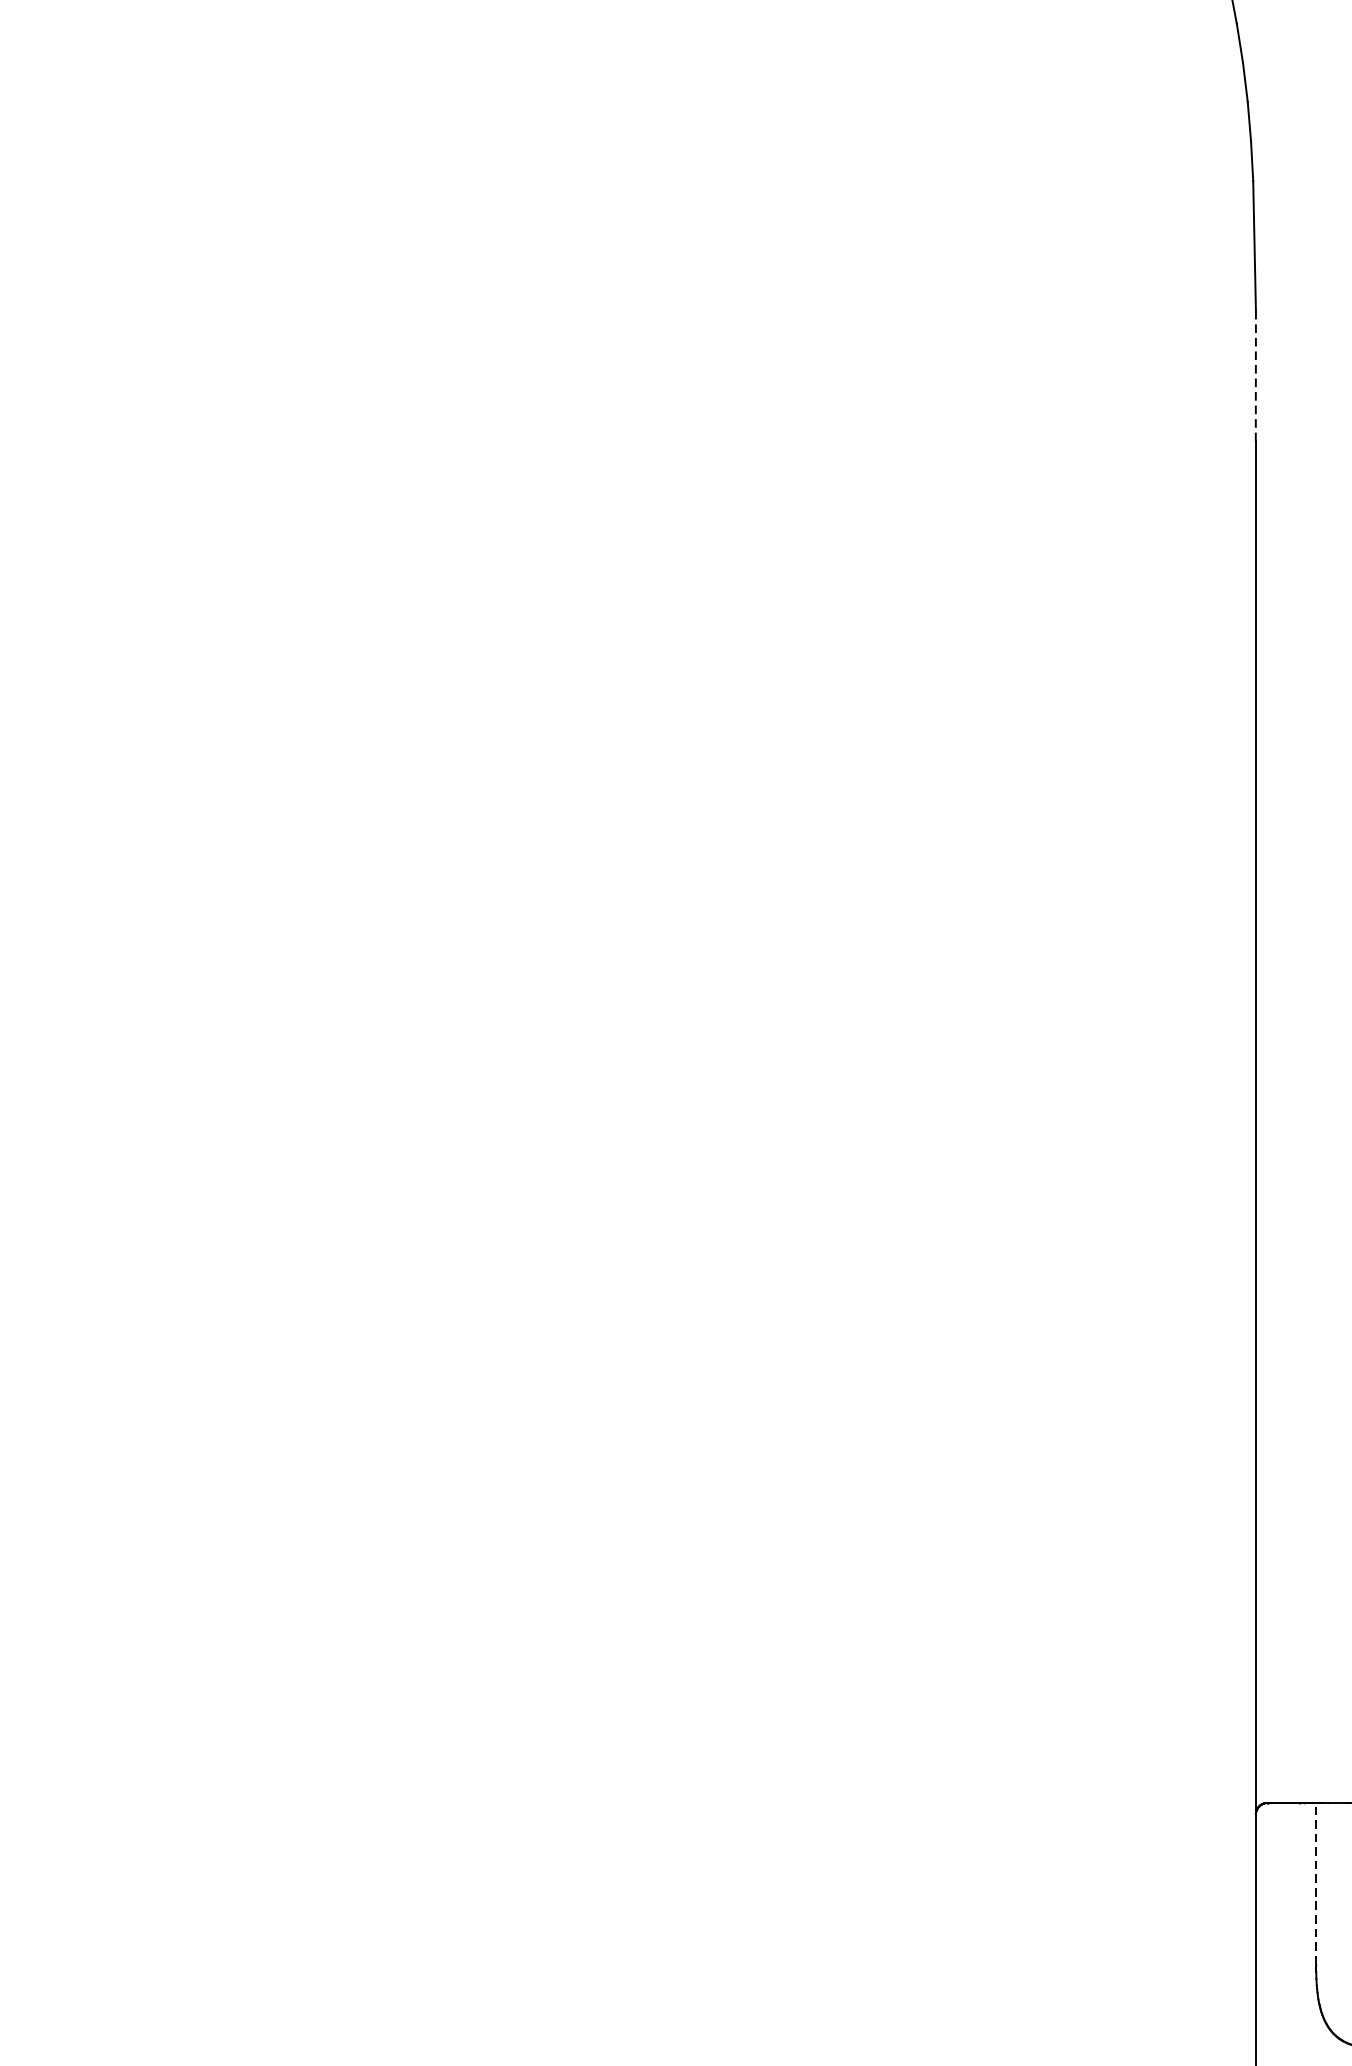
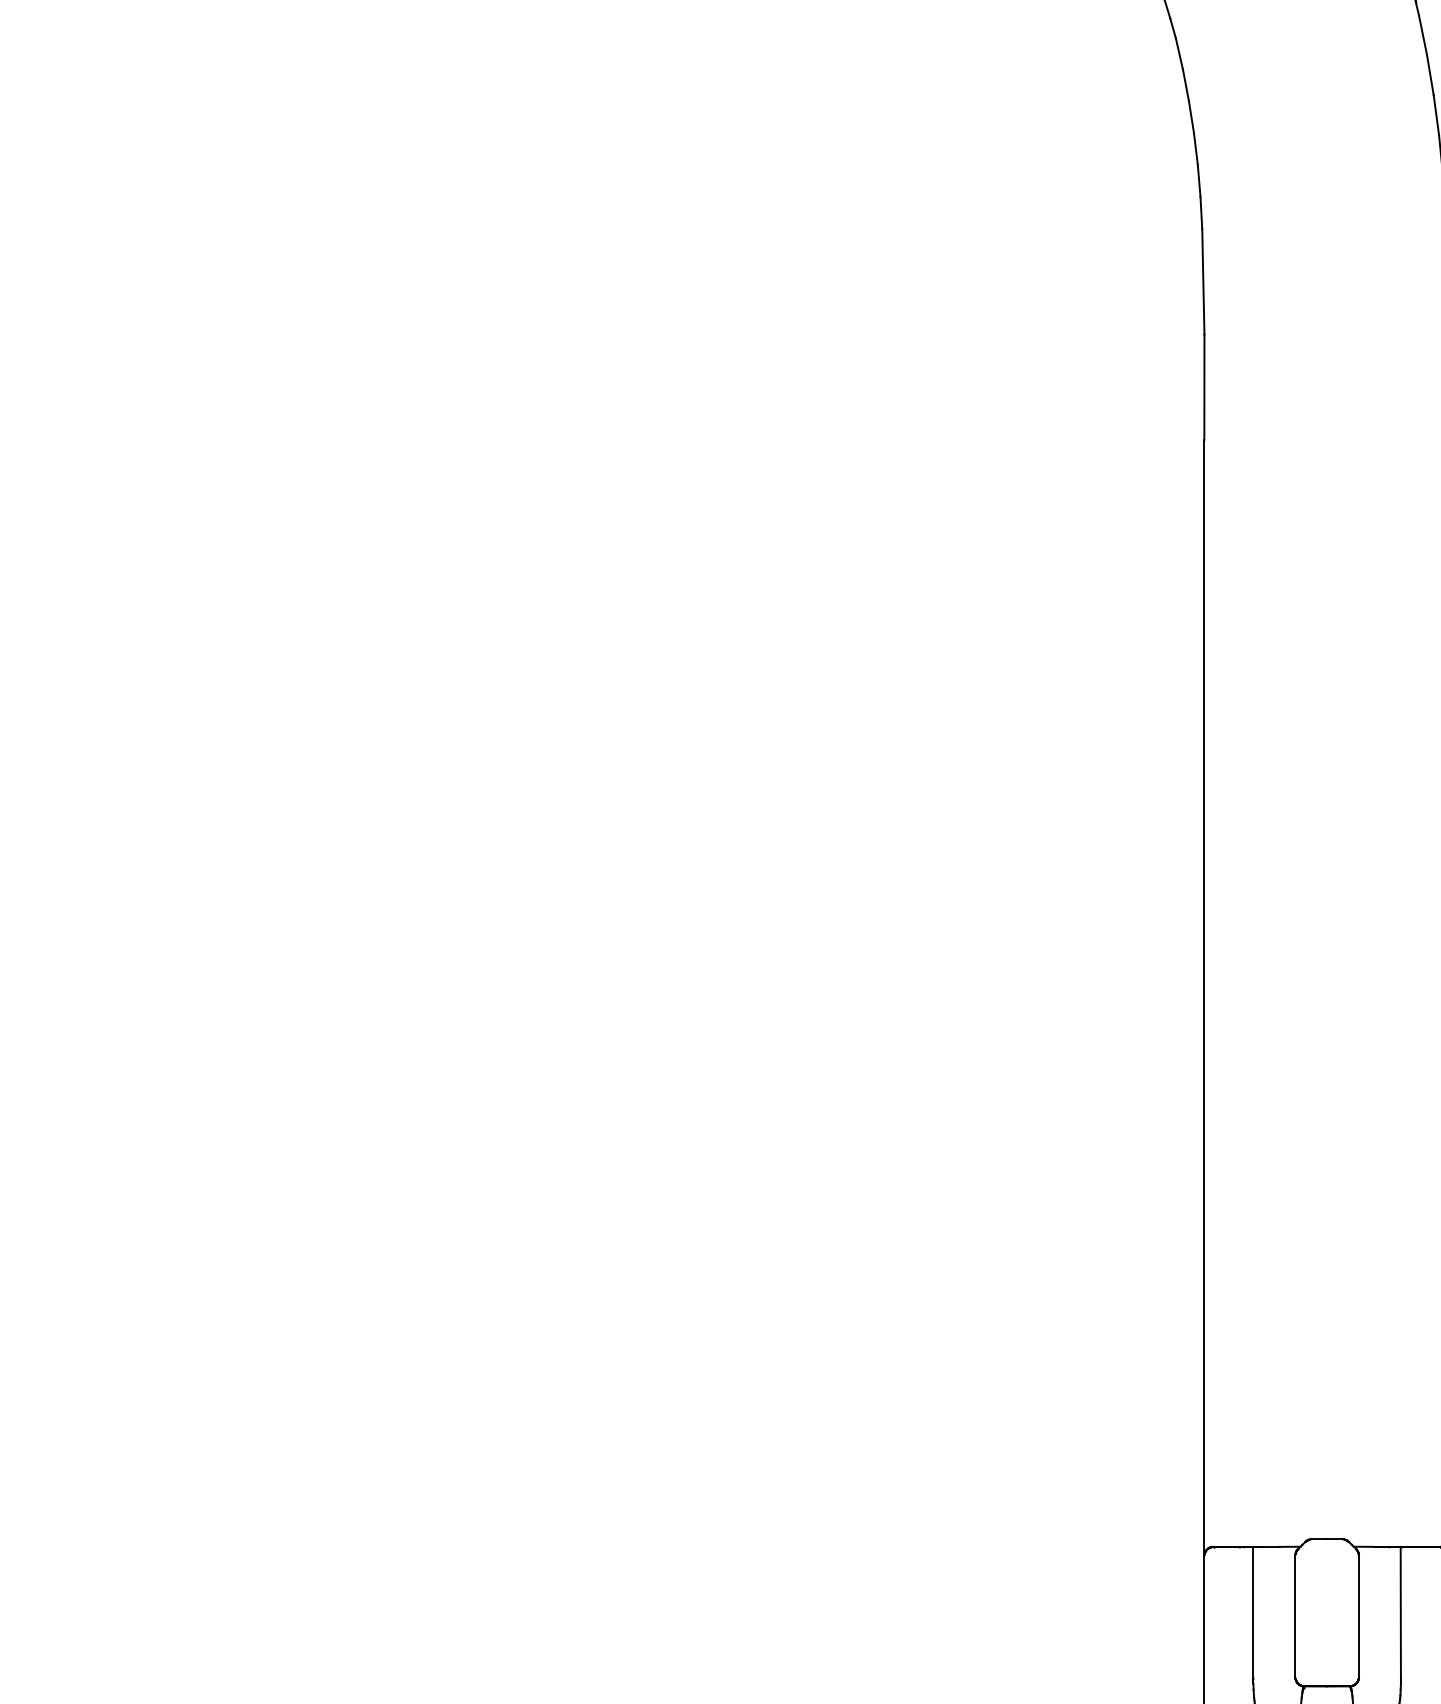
line: (1255, 376) -> (1204, 387), dashed -> solid
line: (1316, 1882) -> (1253, 1611), dashed -> solid

